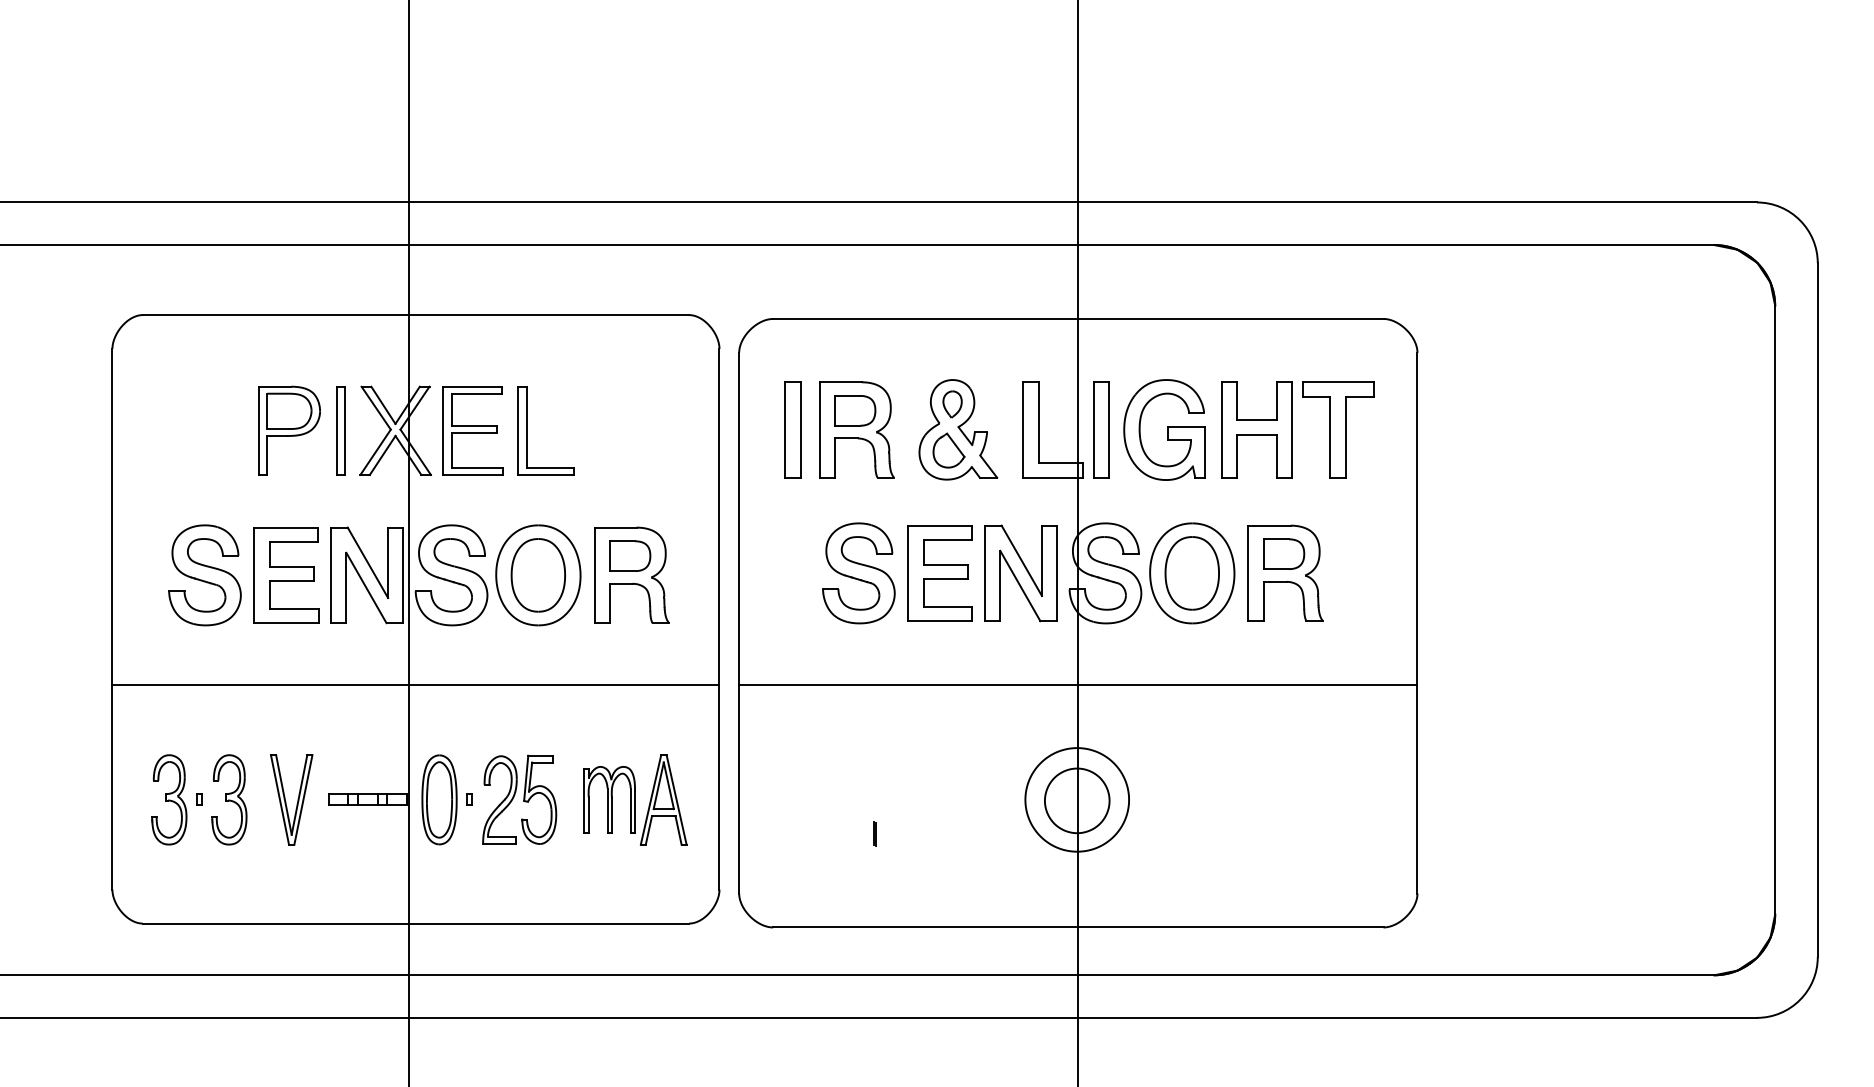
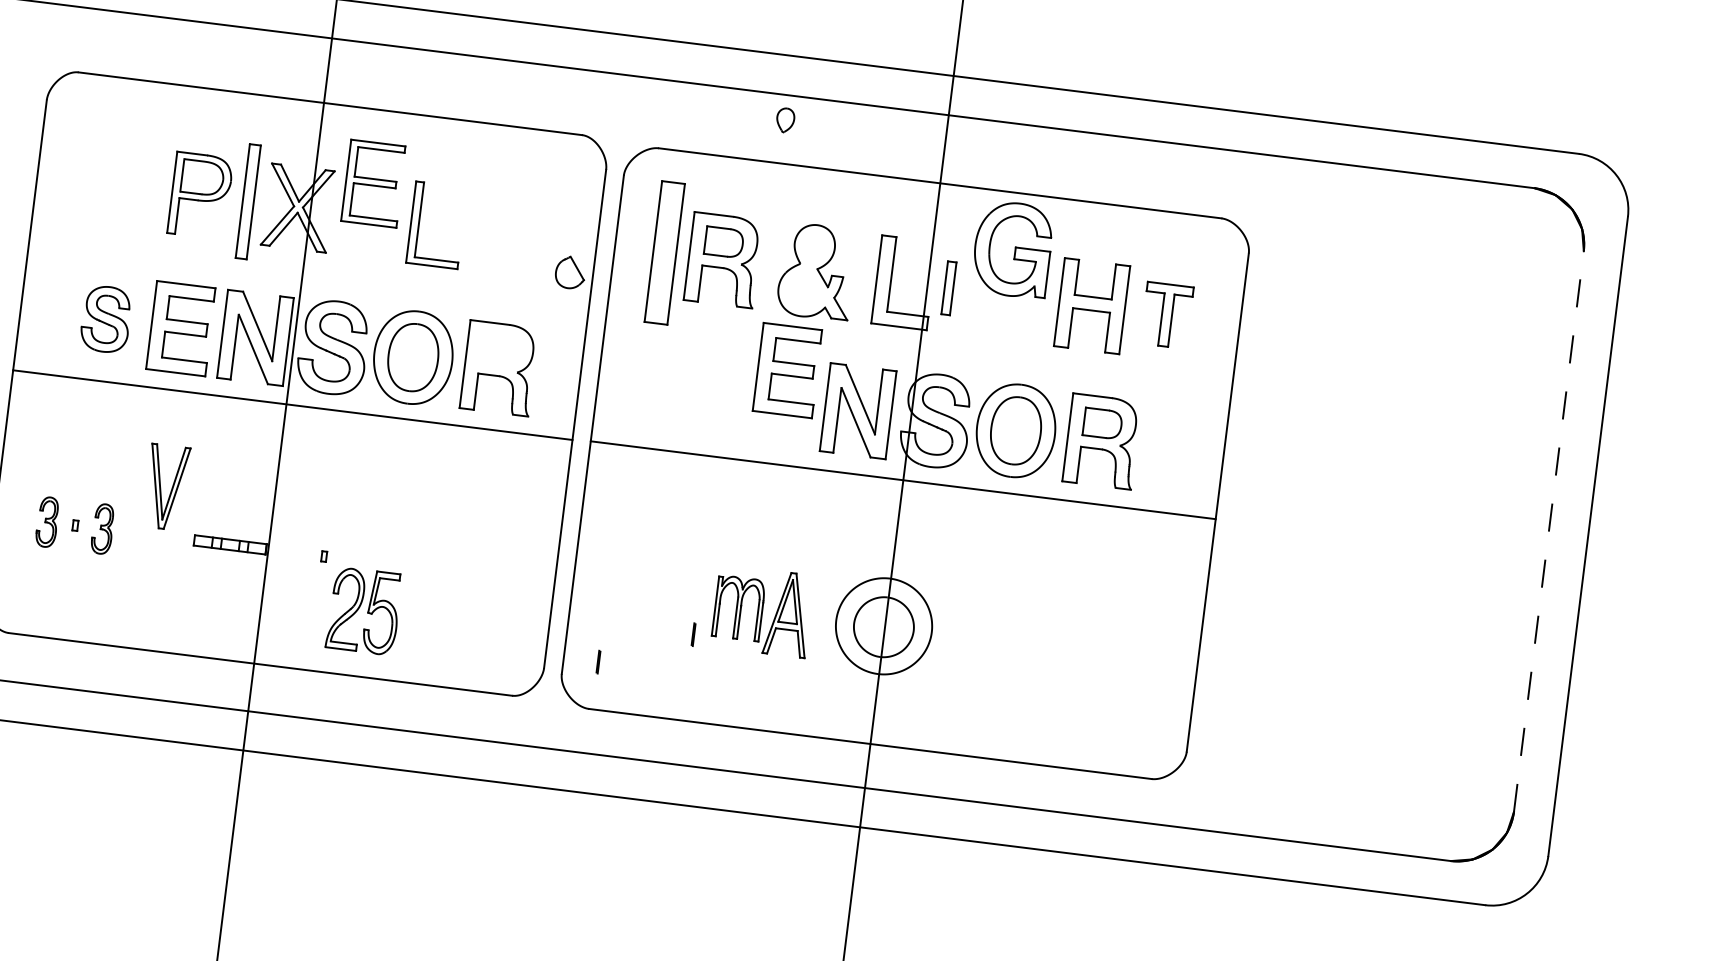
part: (952, 404) -> (785, 120), moved
part: (792, 429) -> (664, 252), size x1.6
part: (1101, 429) -> (948, 287), size x0.6
part: (1164, 429) -> (1012, 249), moved
part: (1338, 429) -> (1167, 315), size x0.7
part: (340, 430) -> (247, 201), size x1.4
part: (472, 430) -> (373, 183), moved
part: (948, 450) -> (569, 272), moved
part: (630, 555) -> (500, 349), removed
part: (858, 573) -> (708, 392), removed
part: (939, 573) -> (787, 370), moved
part: (204, 575) -> (105, 319), size x0.7
line: (1775, 609) -> (1549, 531), solid -> dashed
line: (415, 685) -> (292, 405), moved
line: (1078, 685) -> (903, 480), moved
part: (169, 799) -> (47, 521), size x0.6
part: (229, 799) -> (102, 528), size x0.6
part: (291, 799) -> (166, 486), moved
part: (439, 799) -> (296, 552), removed
part: (519, 799) -> (364, 610), moved
part: (635, 799) -> (762, 610), moved
line: (776, 875) -> (598, 661), added

